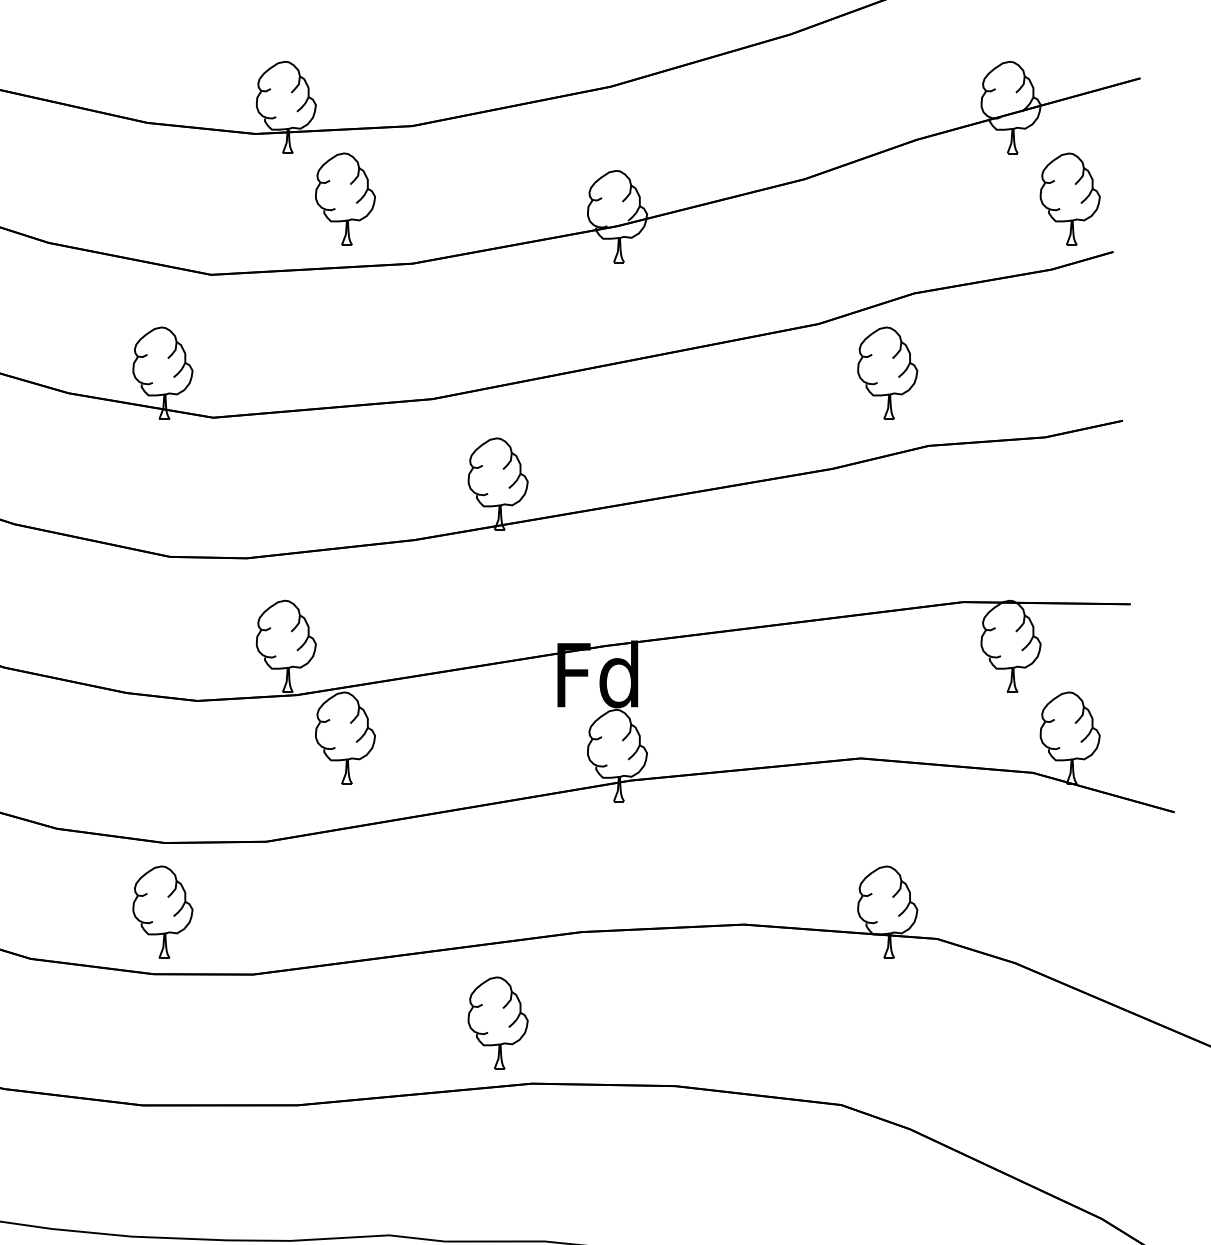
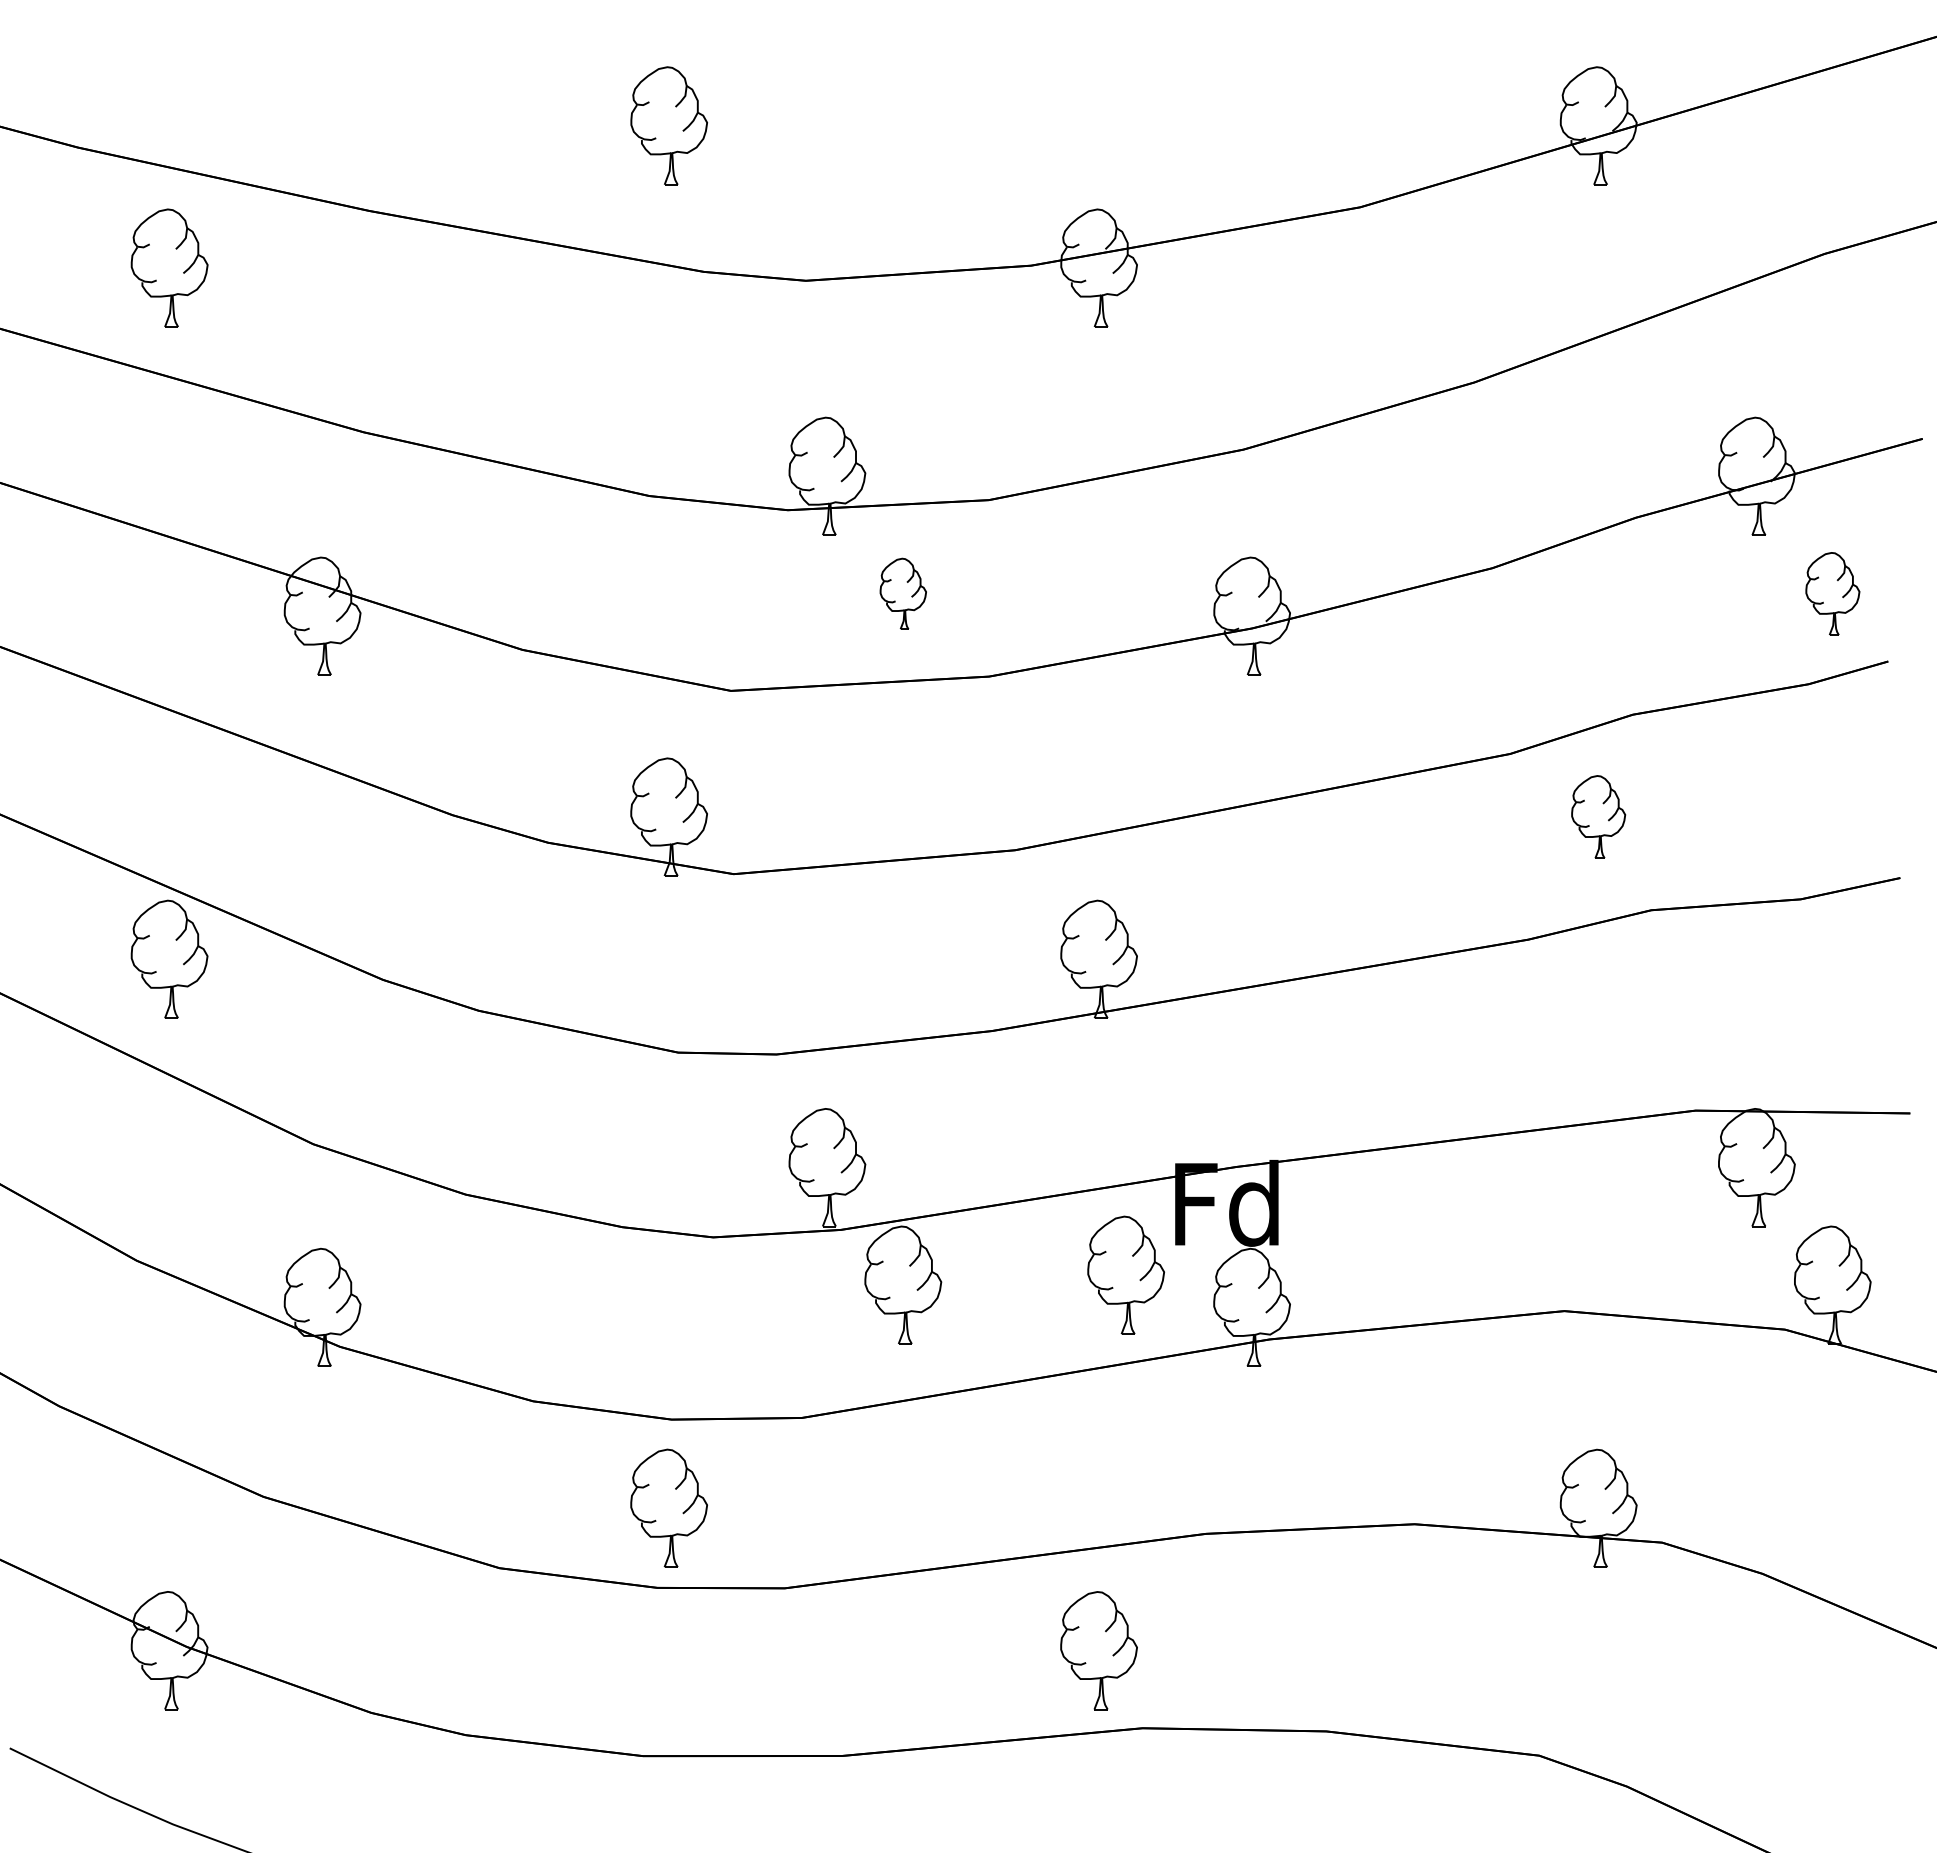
part: (345, 198) -> (903, 593), size x0.6
part: (1070, 198) -> (1832, 593), size x0.7
part: (887, 372) -> (1598, 816), size x0.7
part: (518, 729) -> (1125, 1274), added

